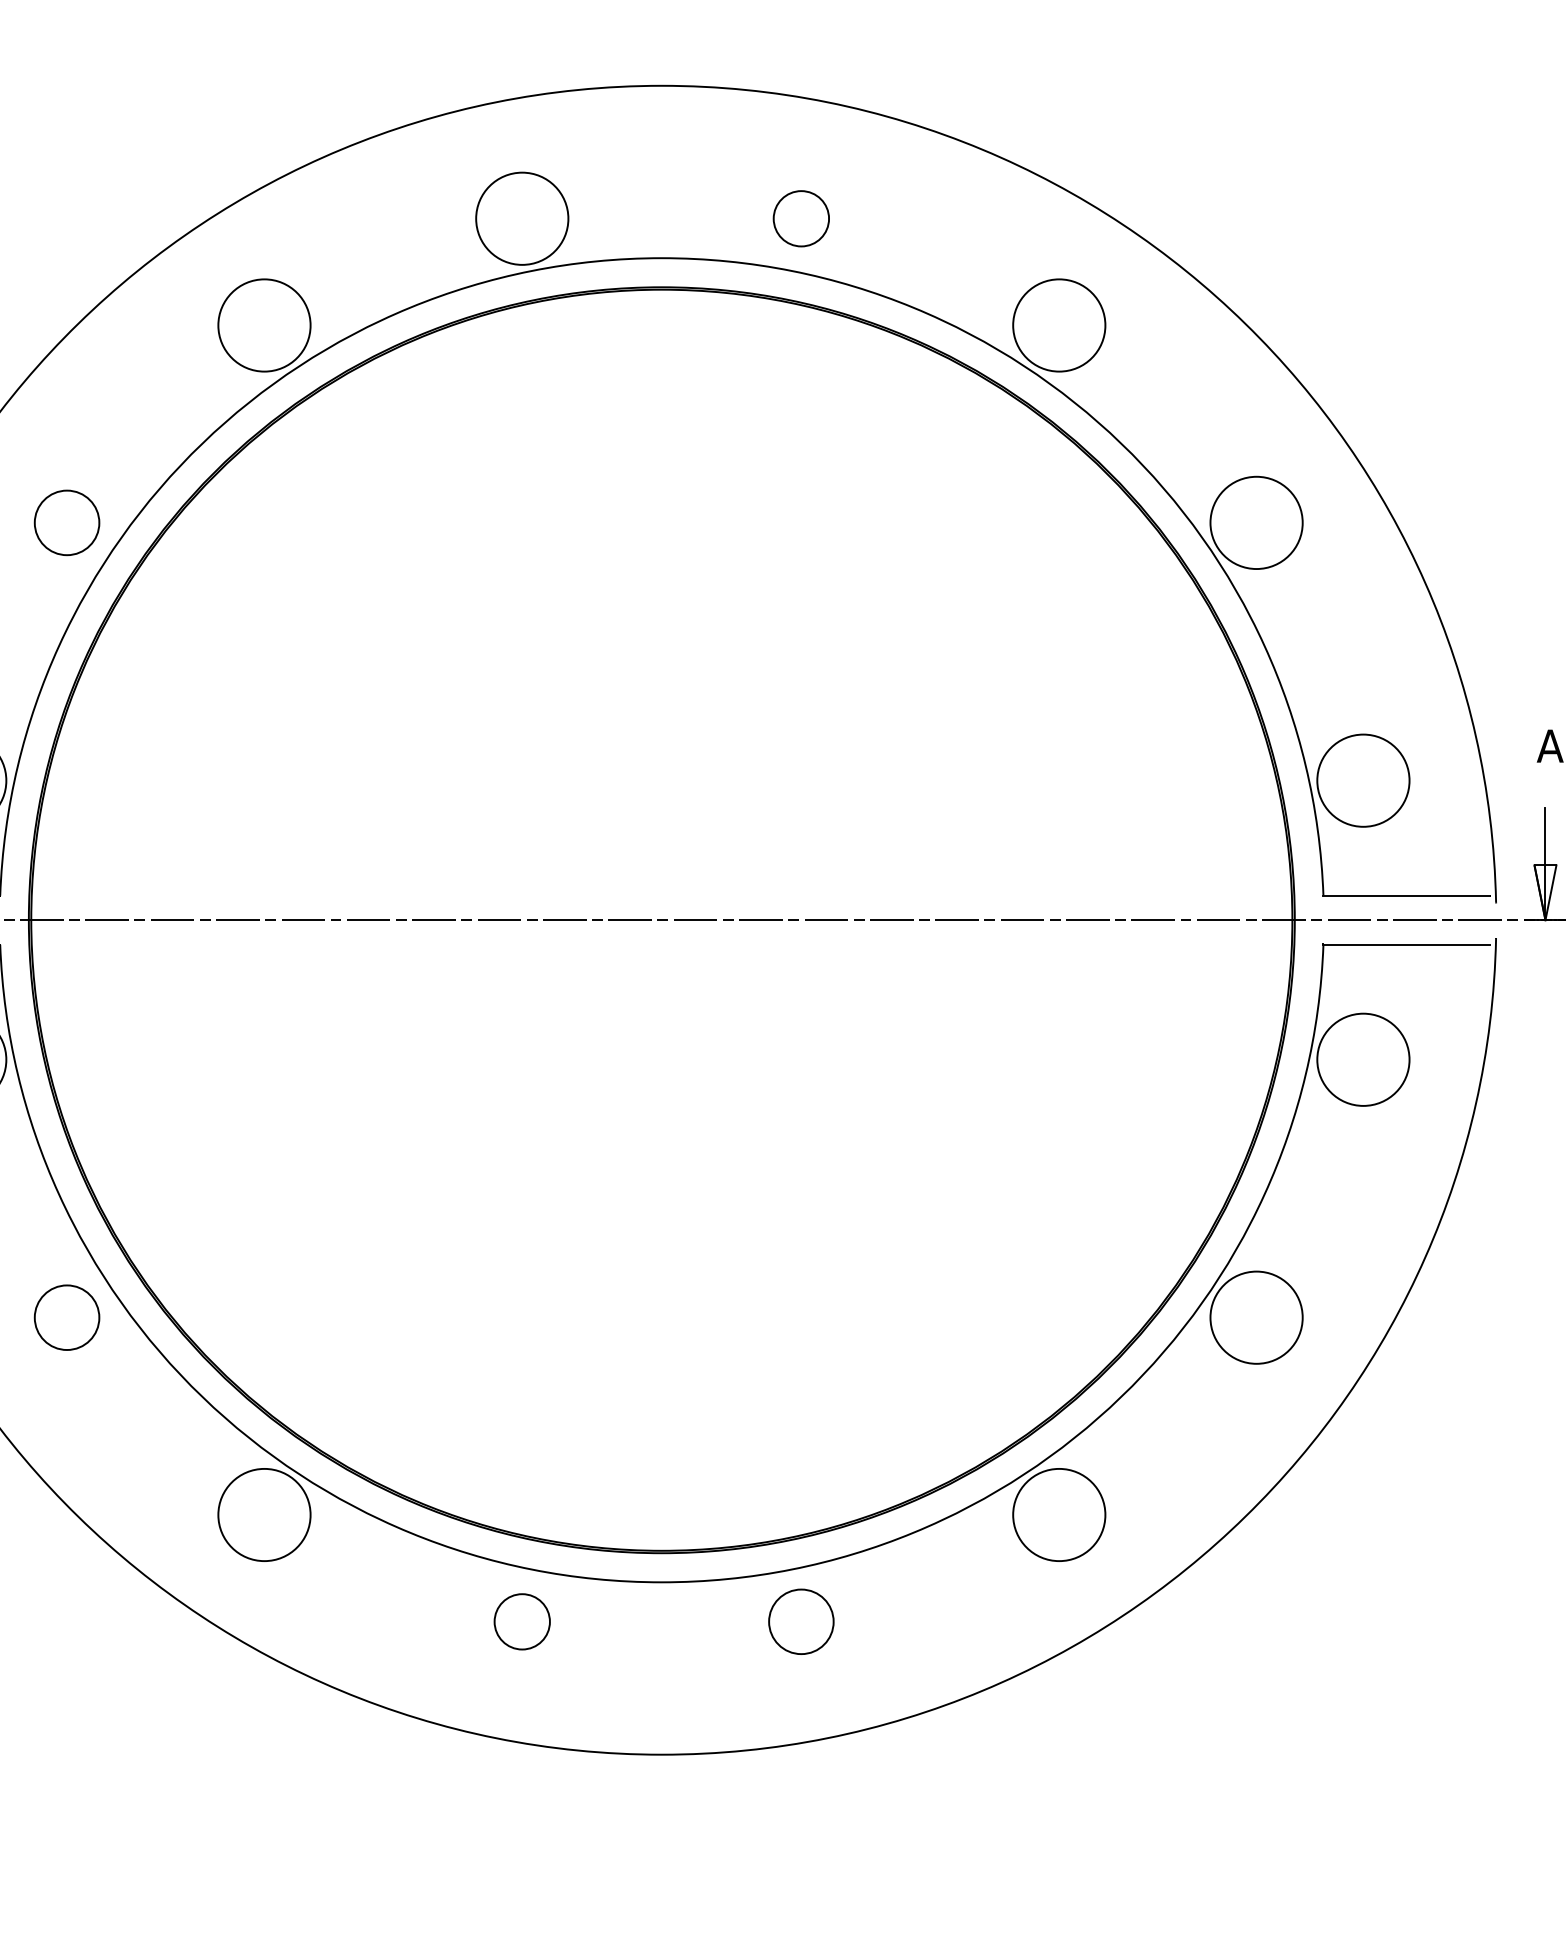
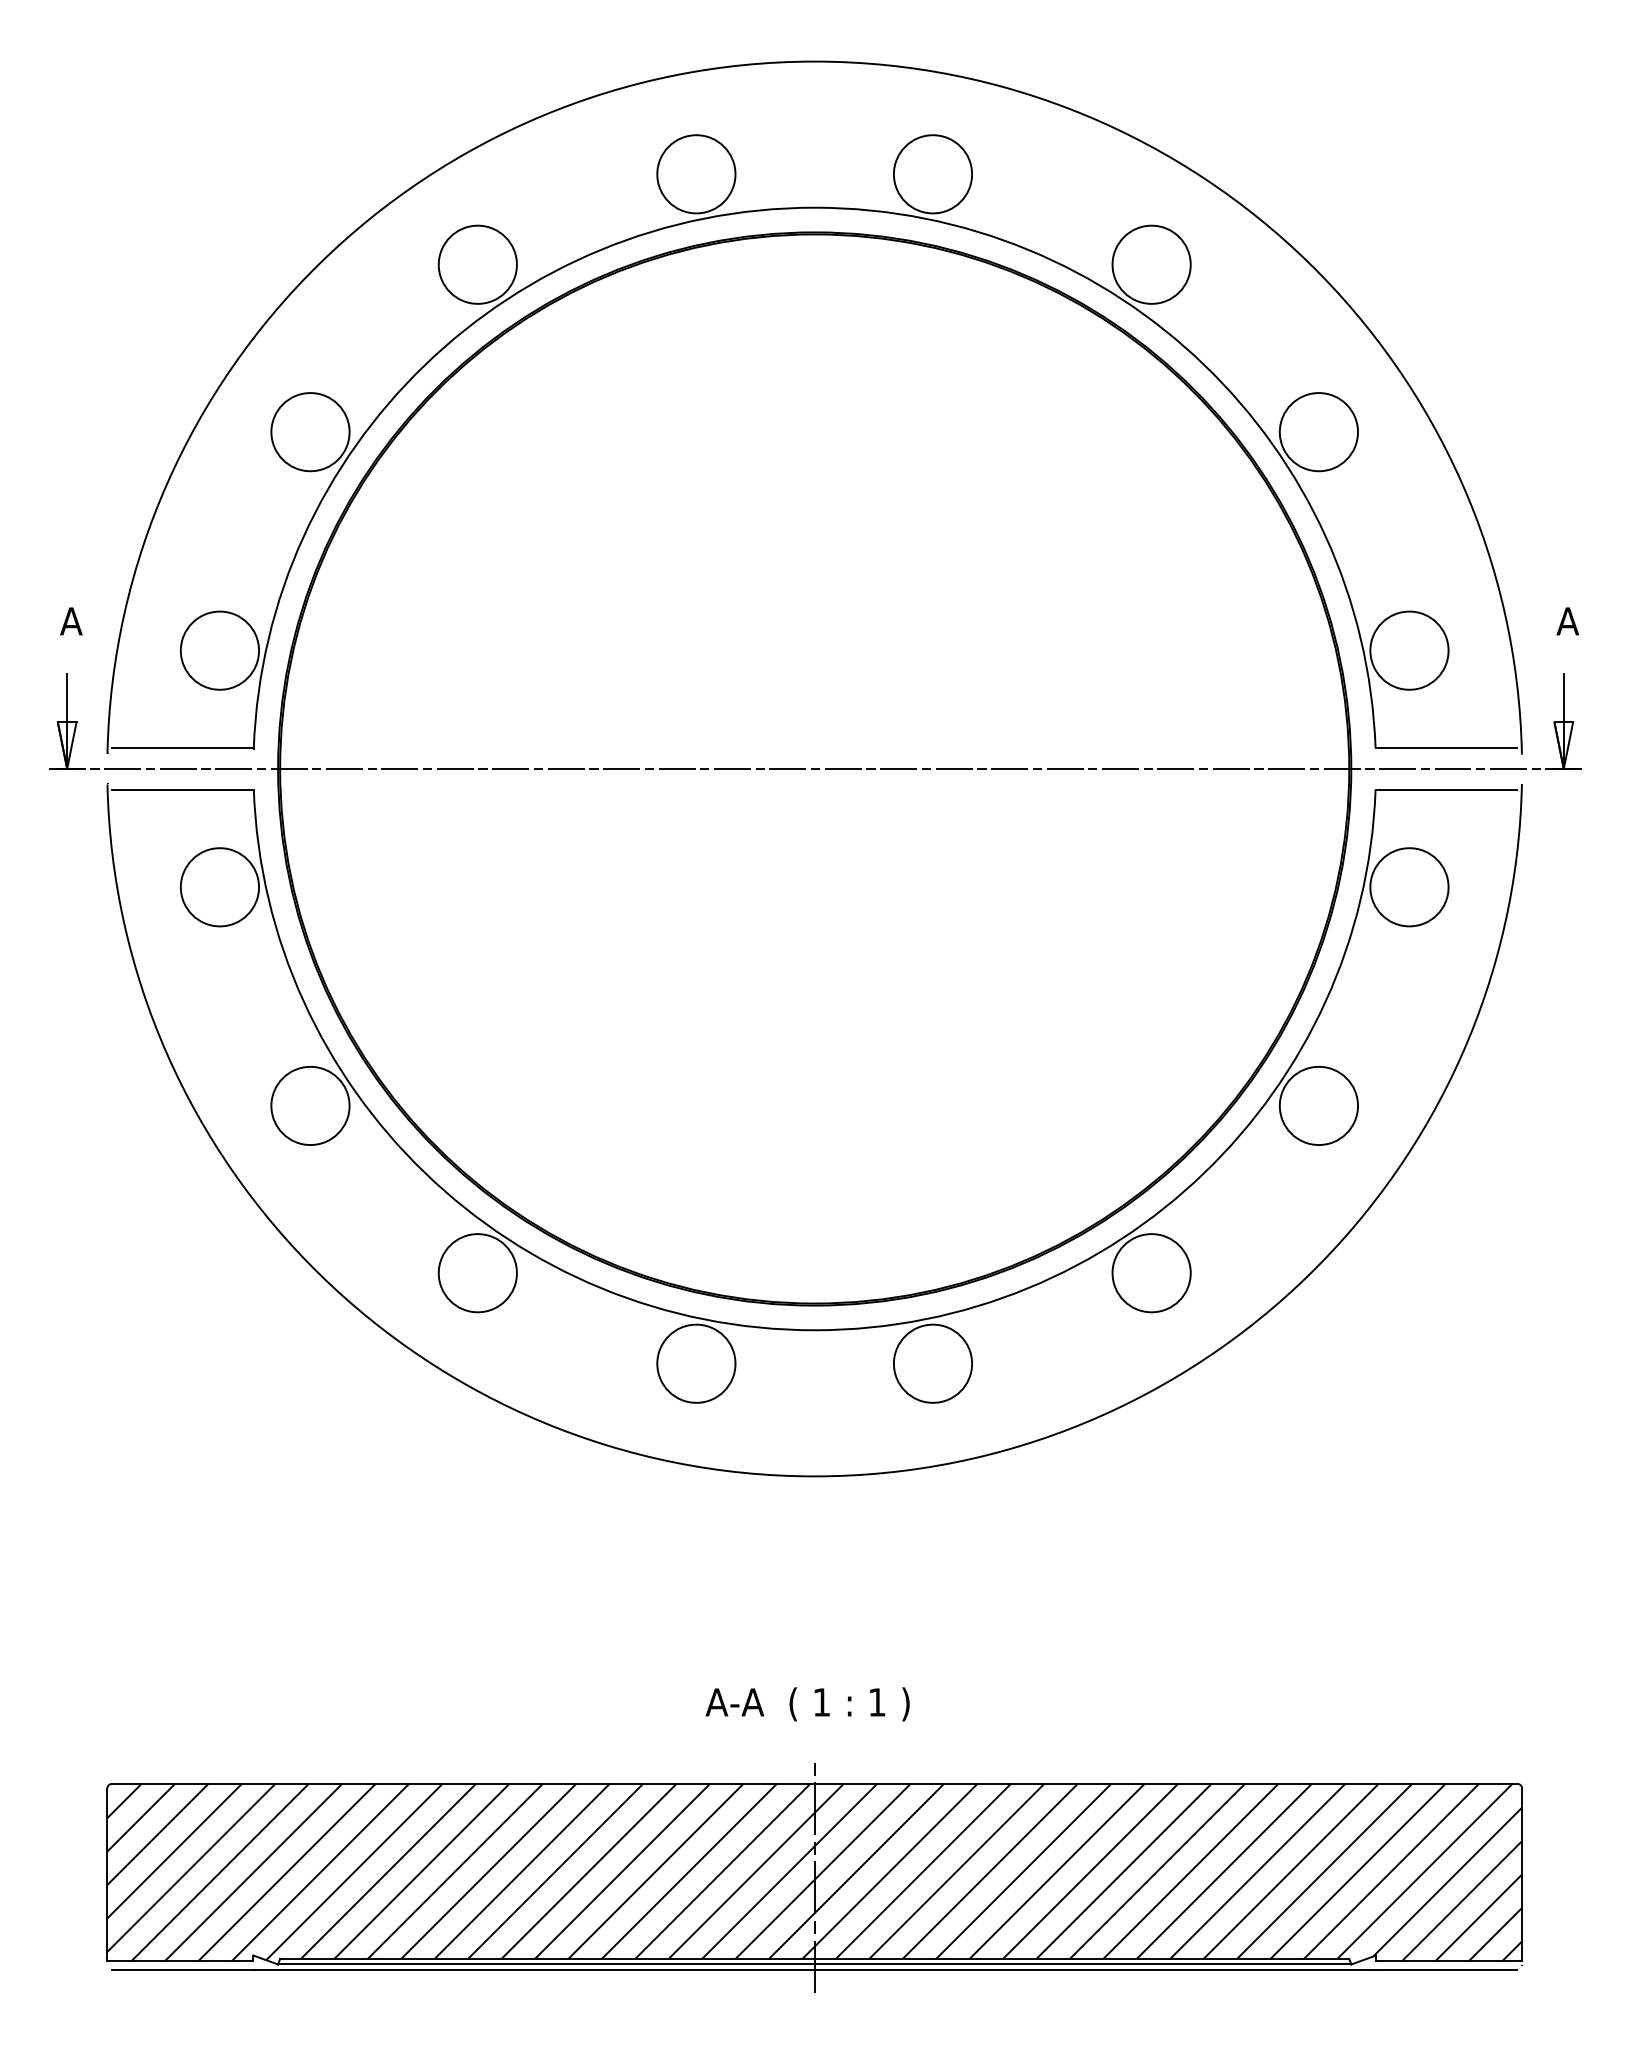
circle: (800, 218) -> (932, 174), size x1.67
circle: (67, 523) -> (310, 432), size x1.43
circle: (67, 1317) -> (310, 1105), size x1.43
circle: (522, 1621) -> (696, 1363), size x1.67
circle: (800, 1621) -> (932, 1363), size x1.43

